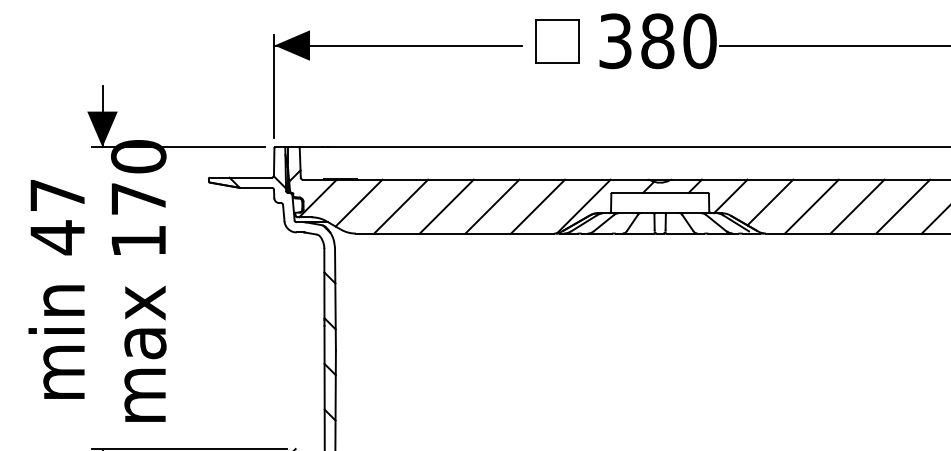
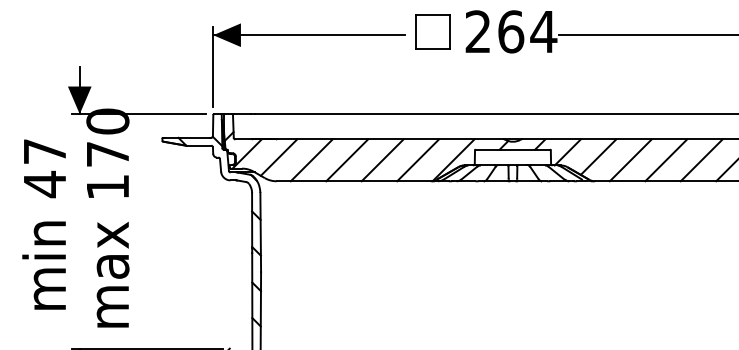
text: (658, 41) -> (511, 32), 380 -> 264

